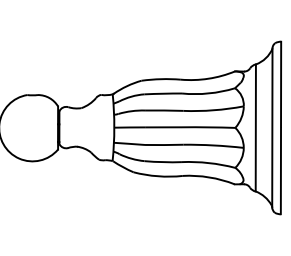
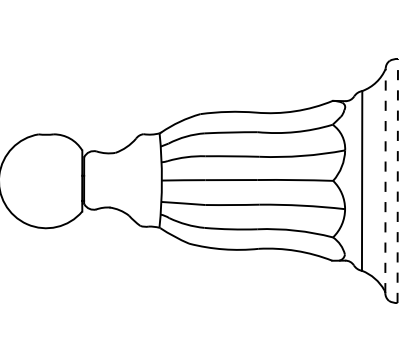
line: (272, 127) -> (385, 180), solid -> dashed
line: (281, 127) -> (398, 180), solid -> dashed

